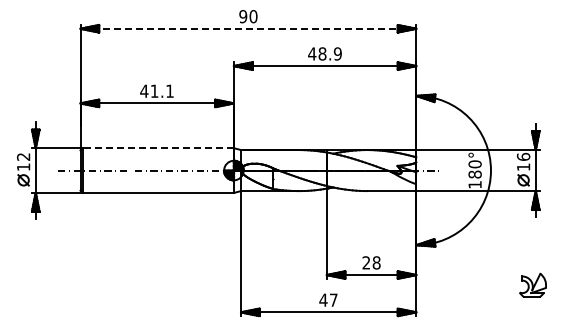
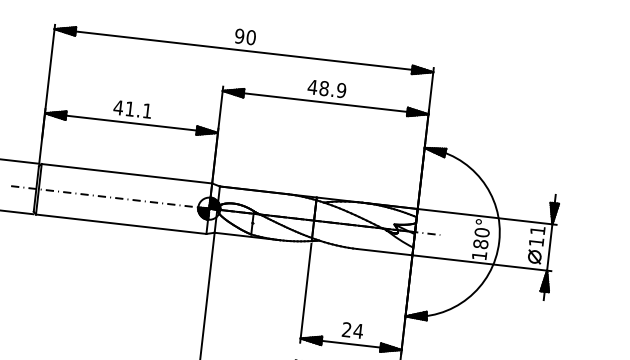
line: (248, 28) -> (244, 50), dashed -> solid
line: (158, 148) -> (127, 174), dashed -> solid
text: (523, 156) -> (537, 230), 16 -> 11
text: (376, 262) -> (358, 330), 28 -> 24

